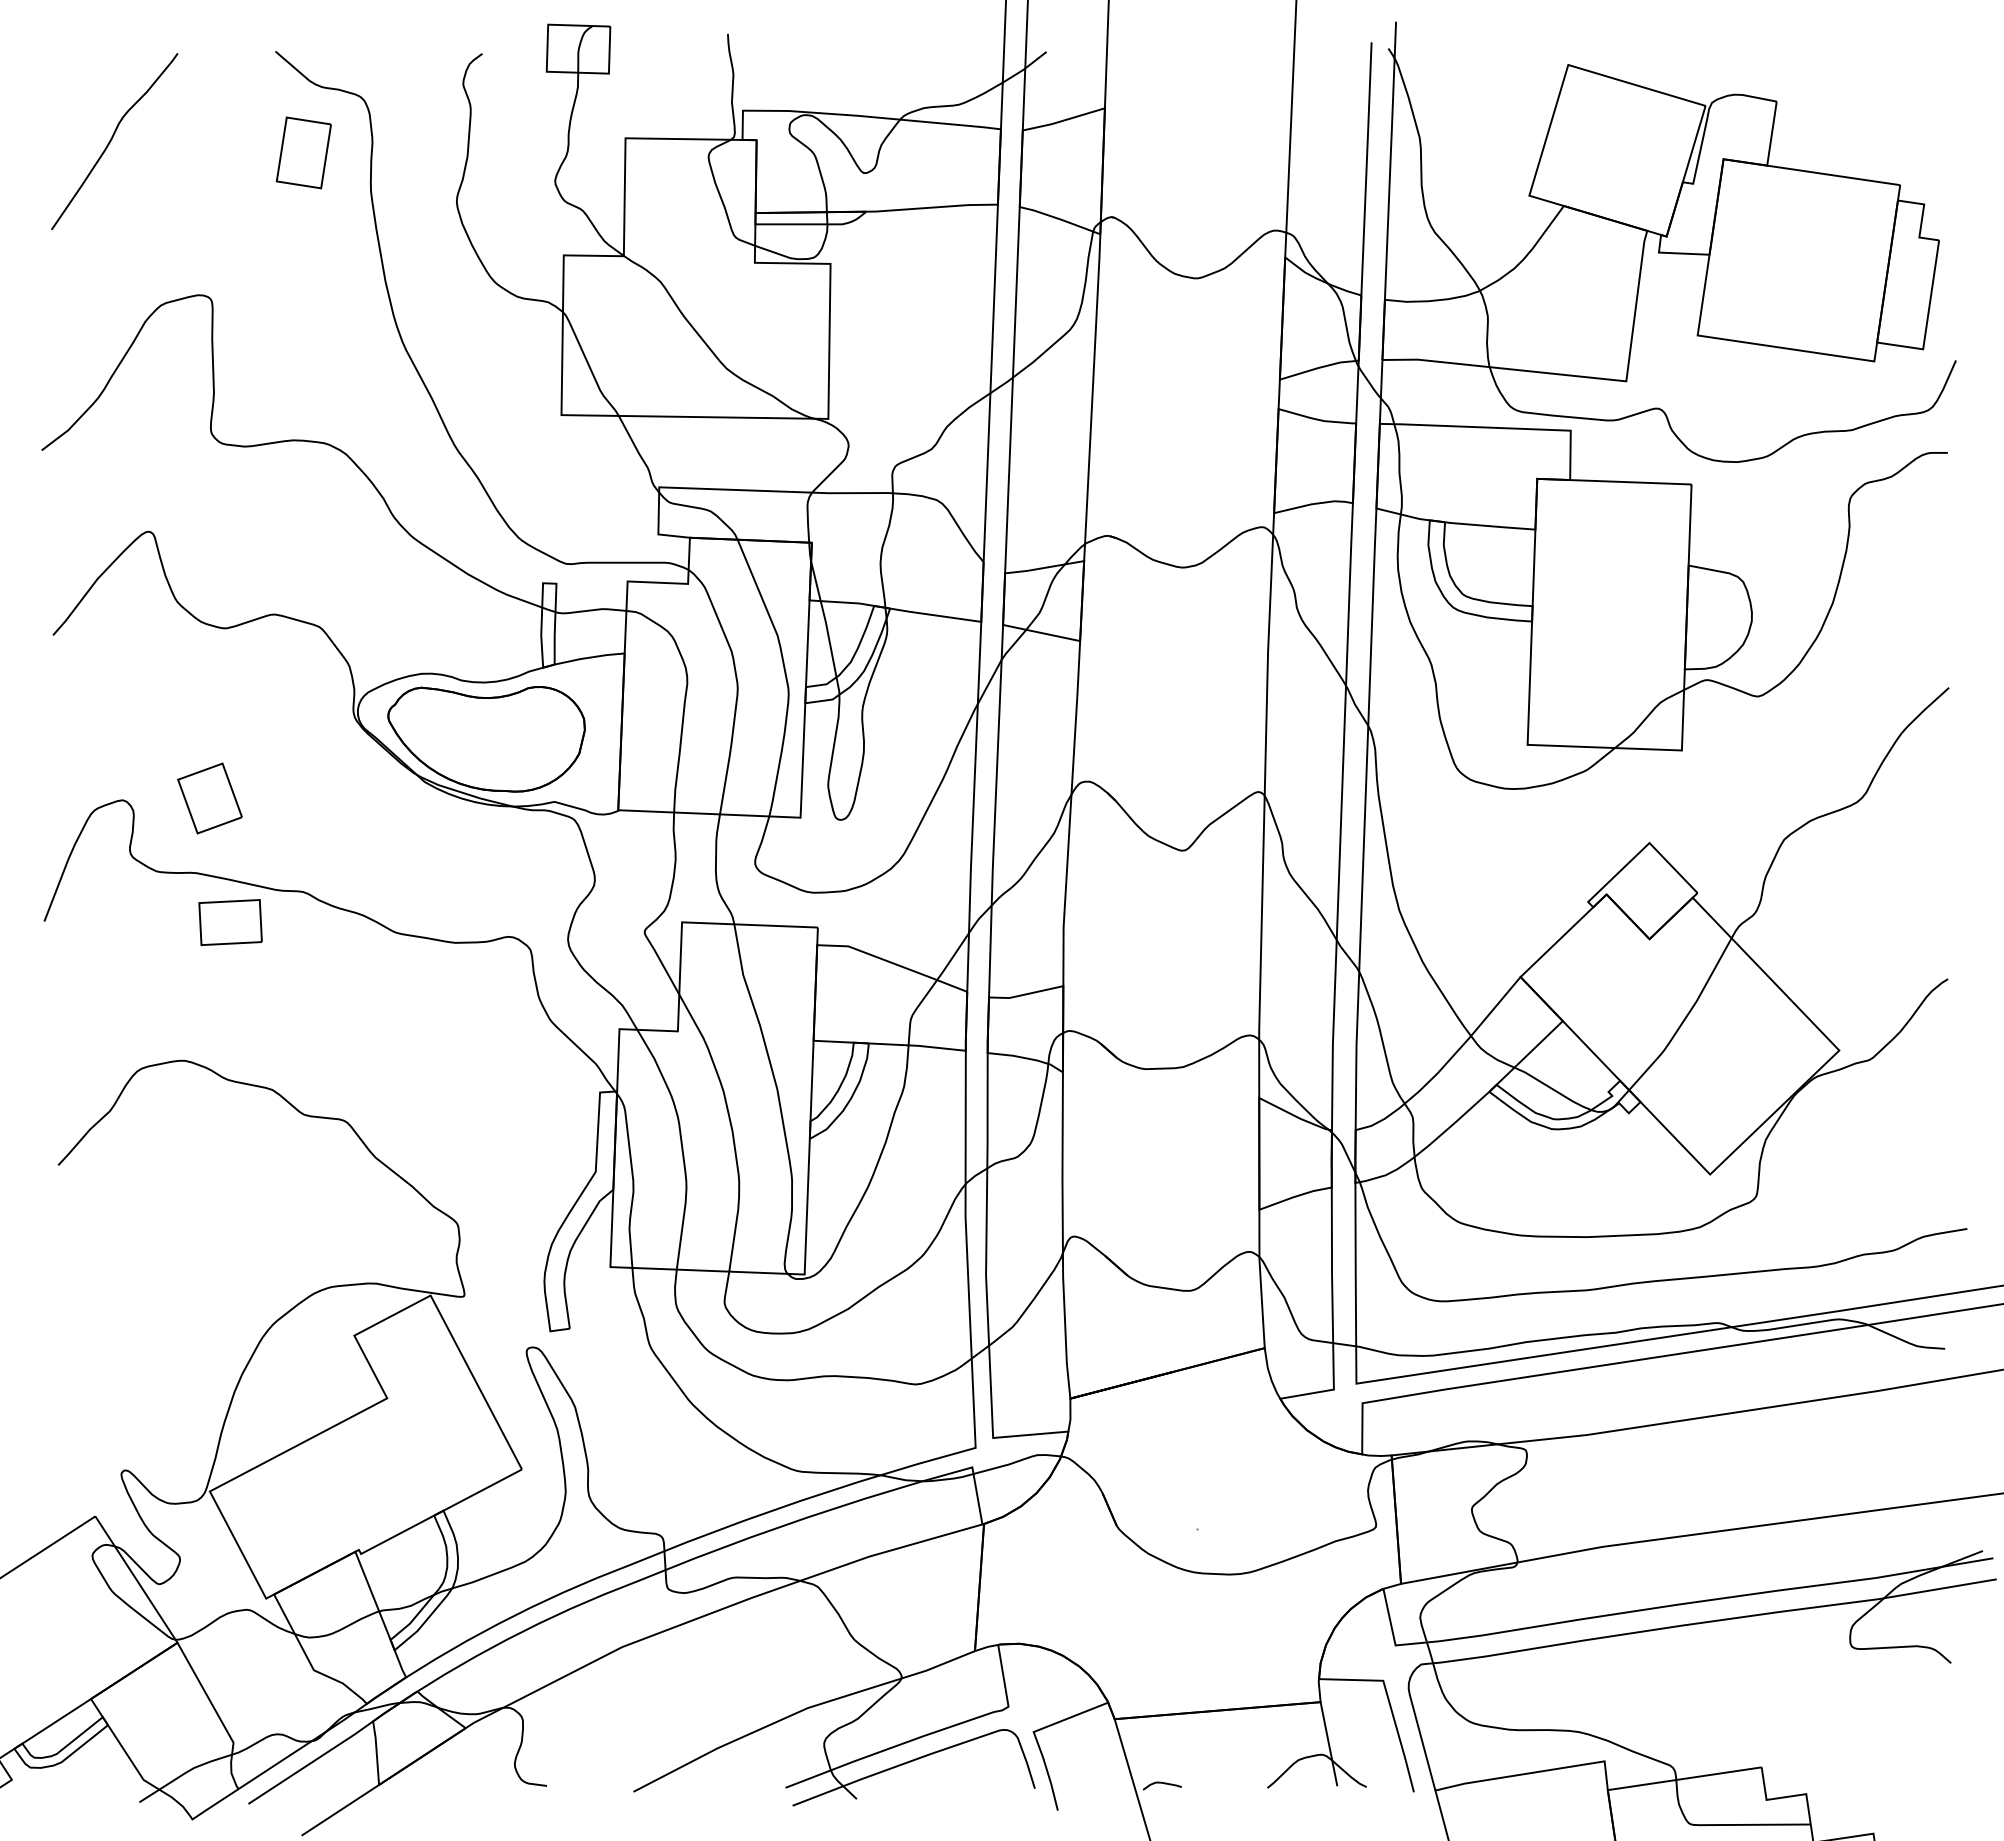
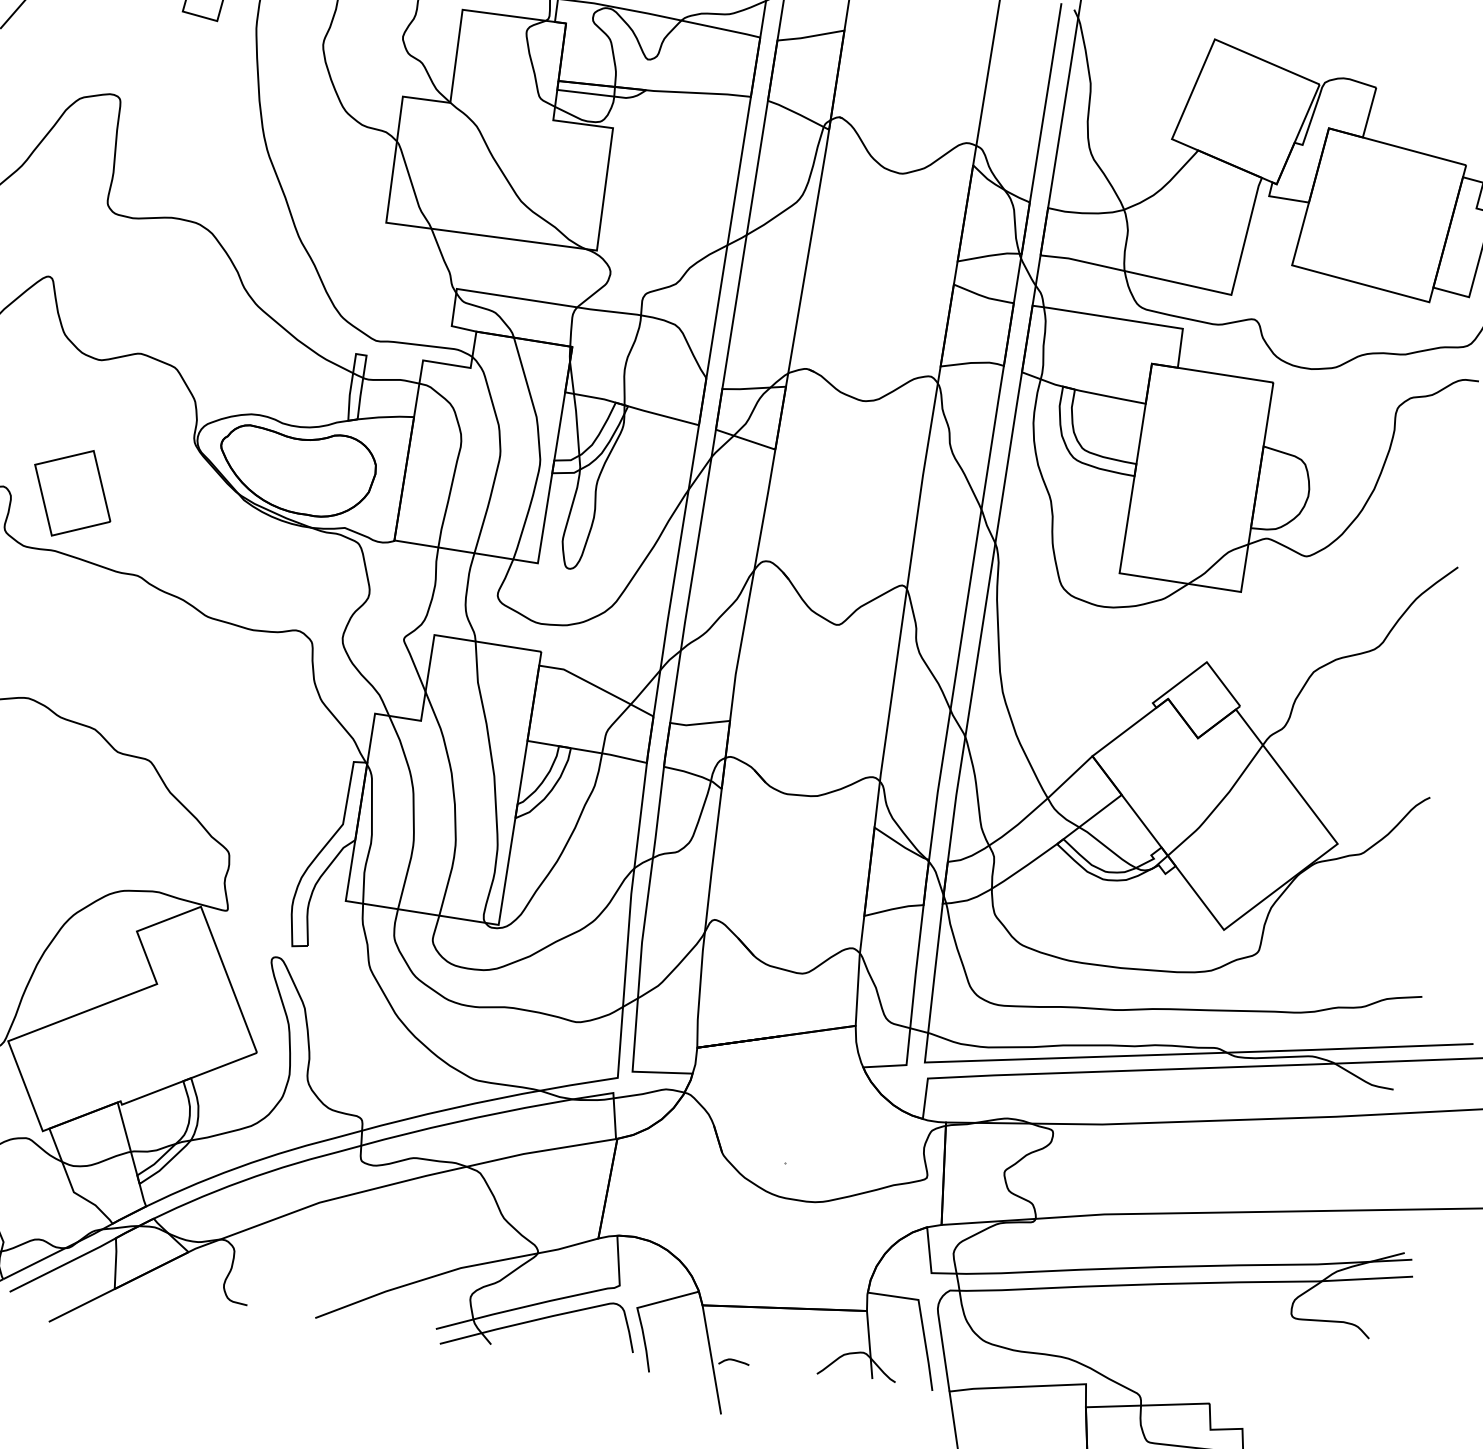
part: (209, 798) -> (72, 493), size x1.6
part: (230, 922) -> (77, 593), removed

